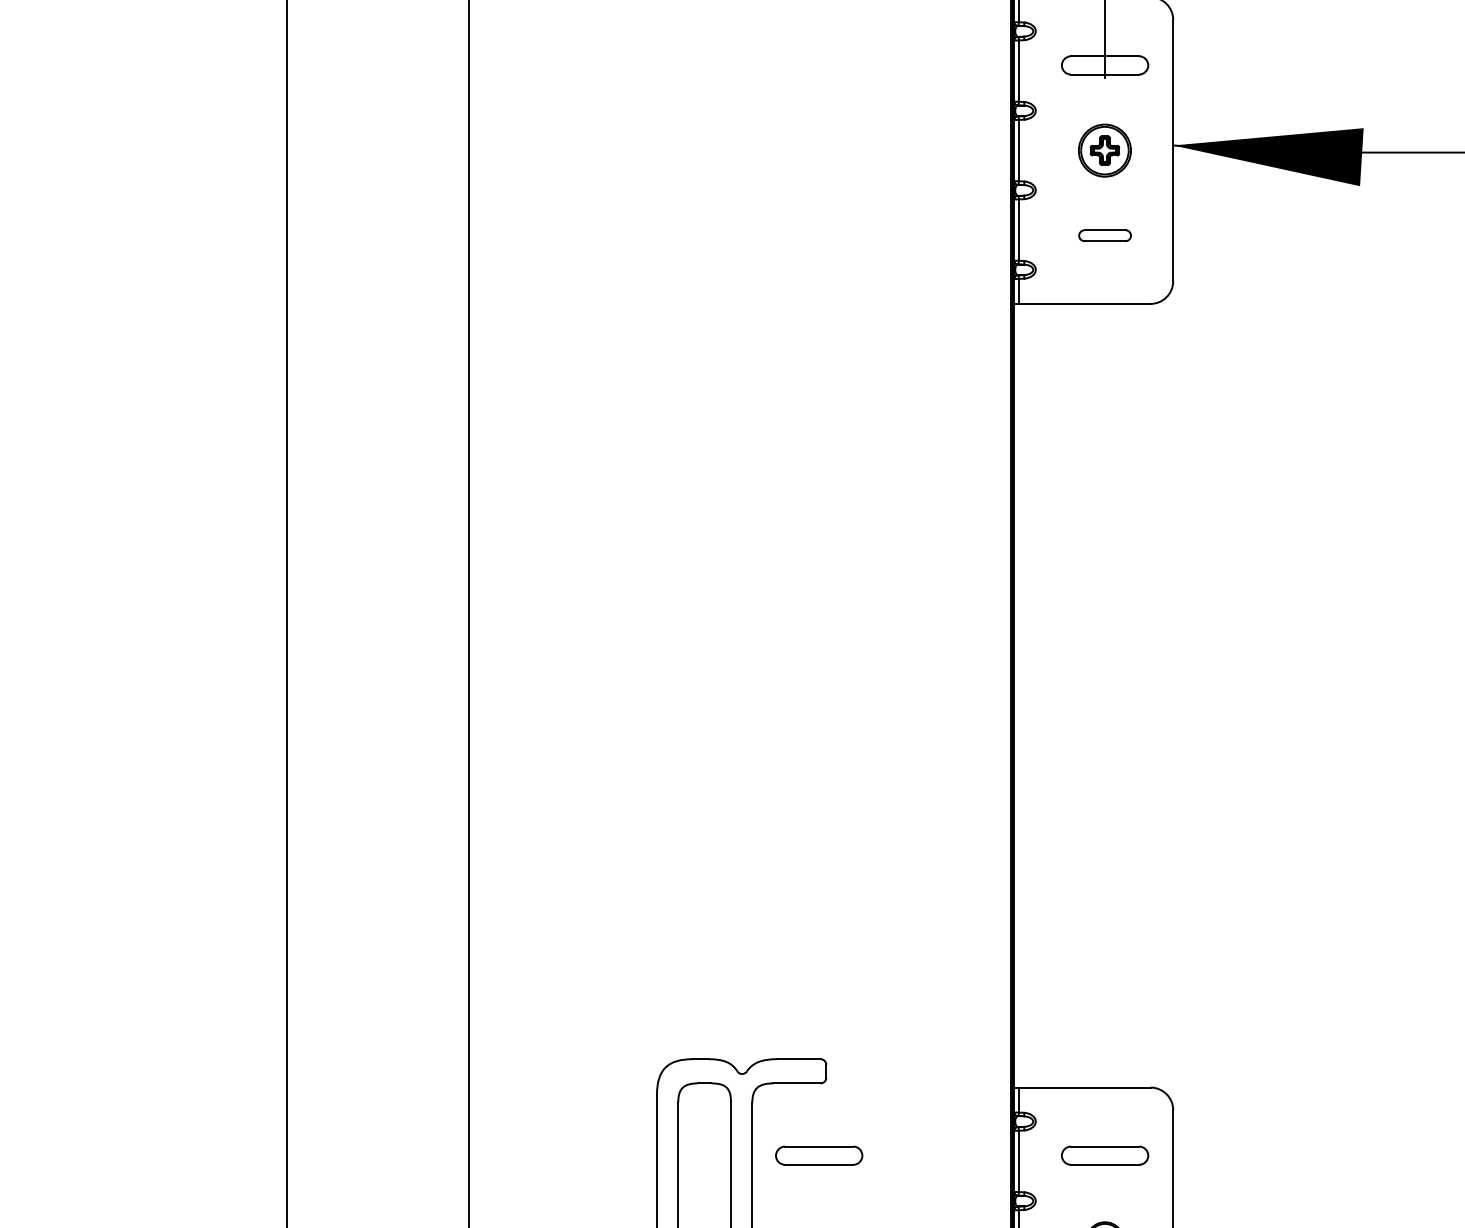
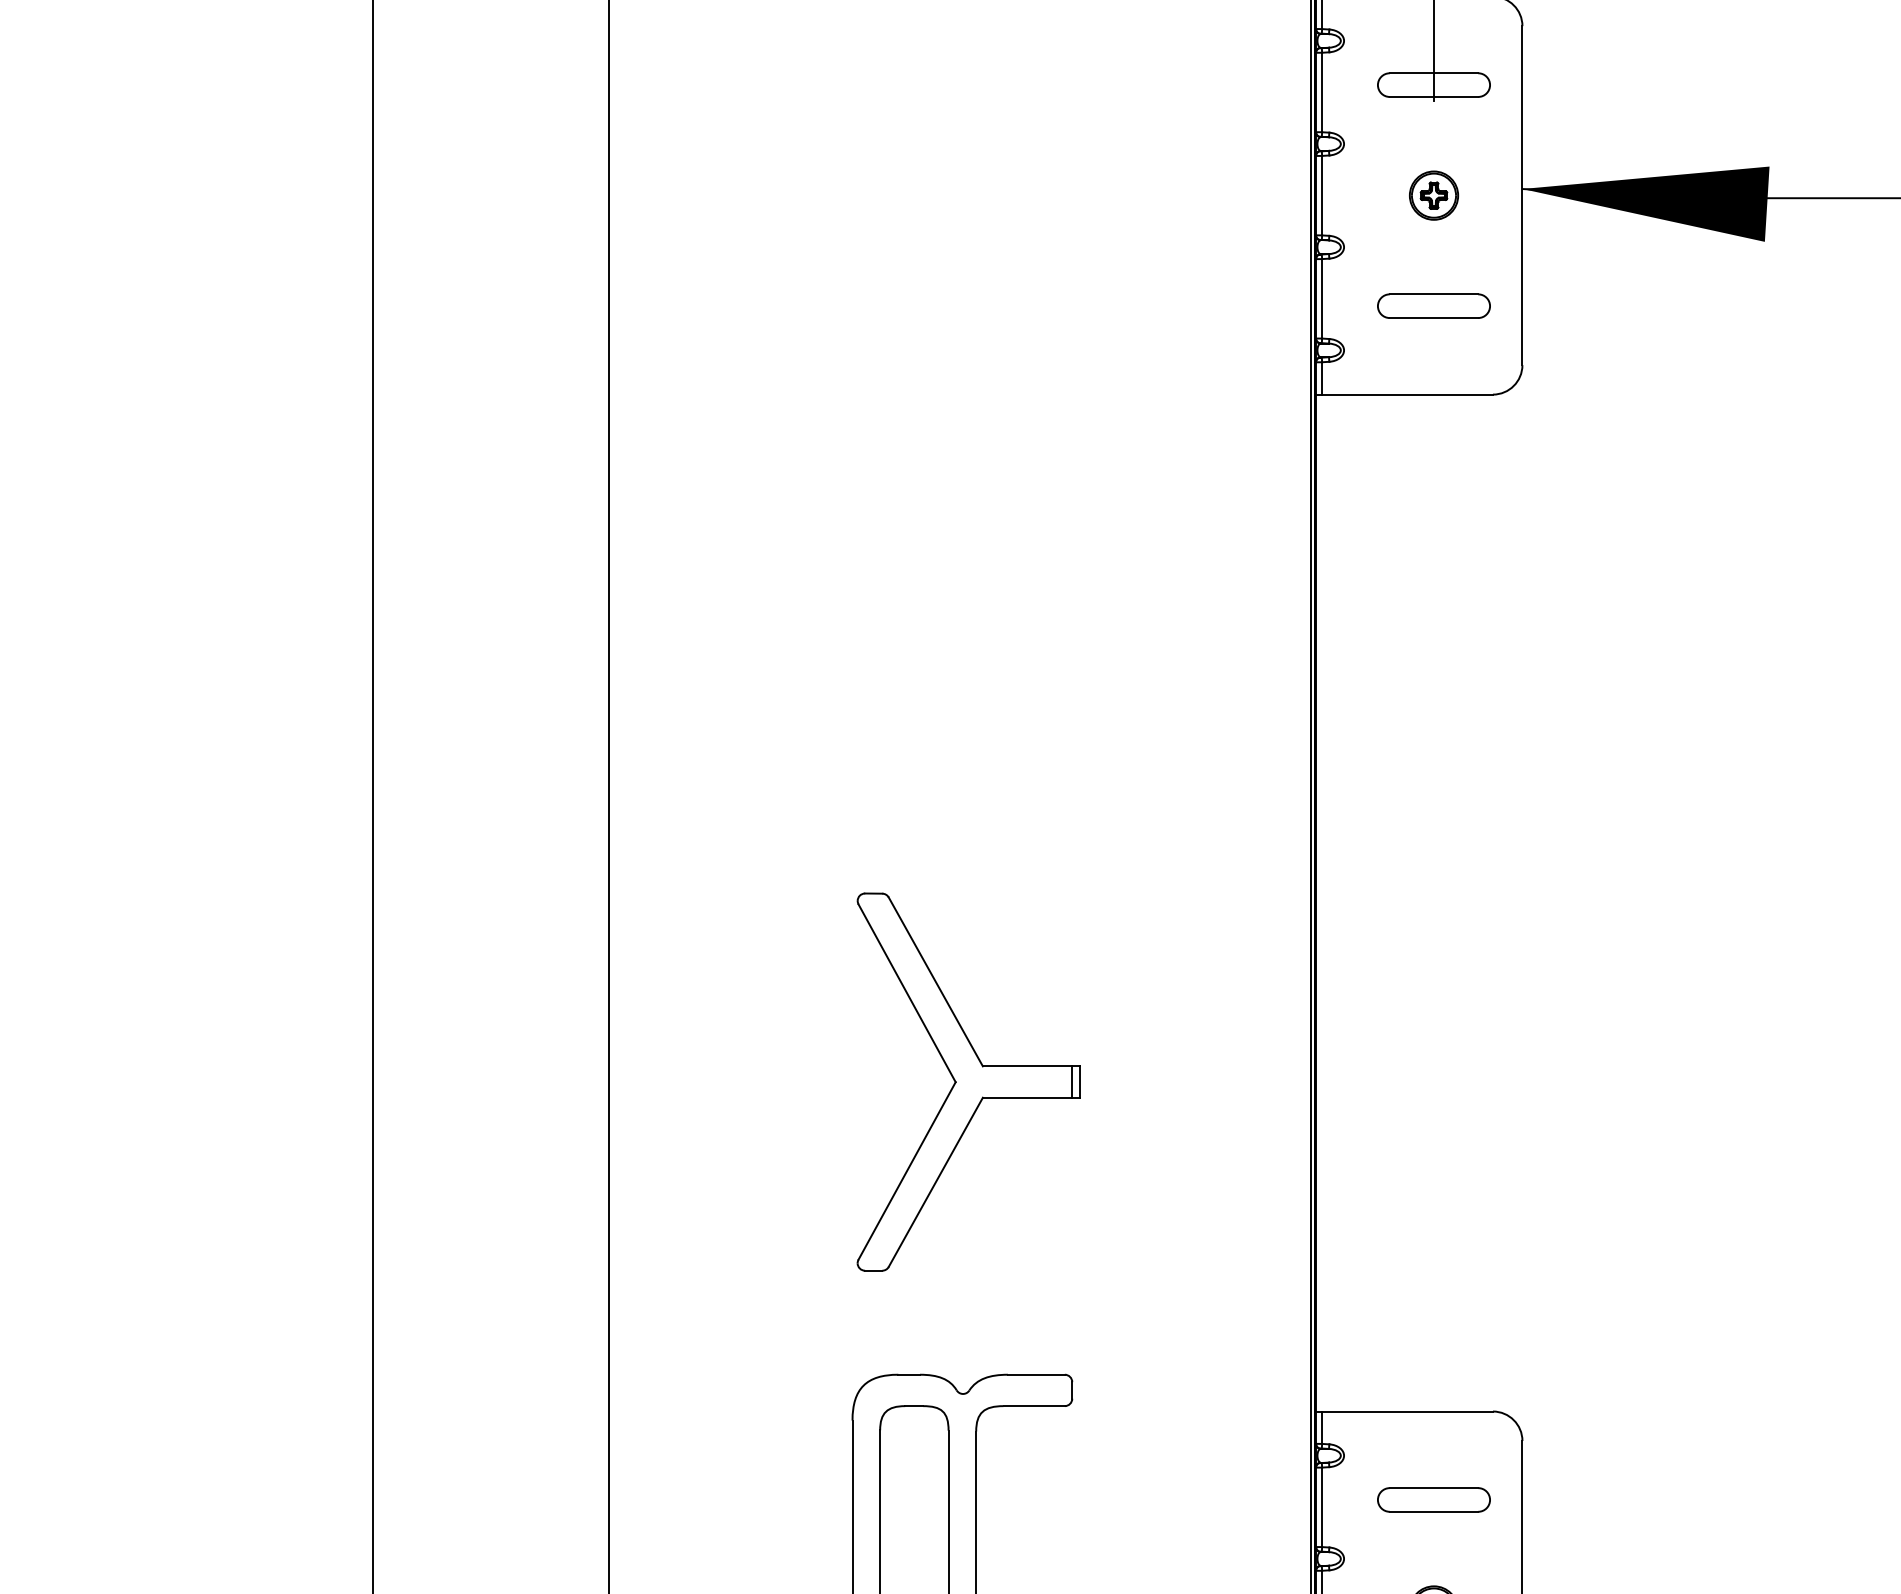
part: (1105, 150) -> (1434, 195), size x0.71
part: (1104, 235) -> (1433, 305), size x1.67
part: (746, 833) -> (968, 1081), added
part: (818, 1155) -> (1062, 1499), removed

